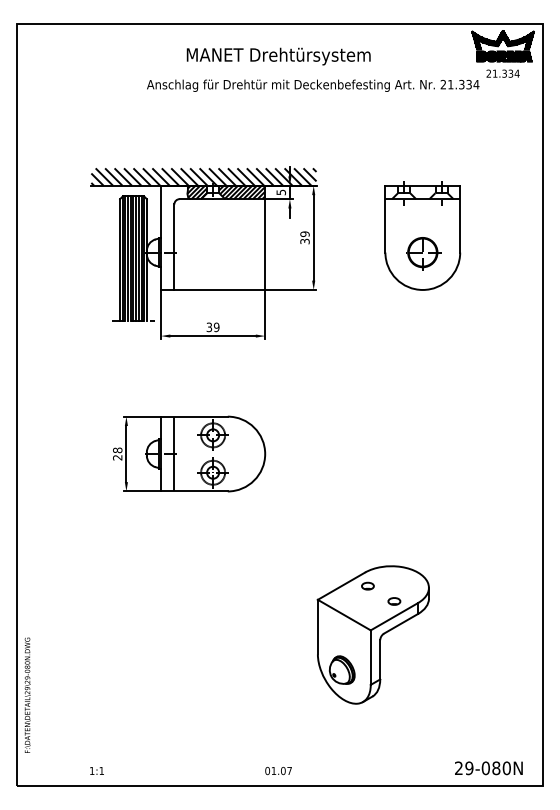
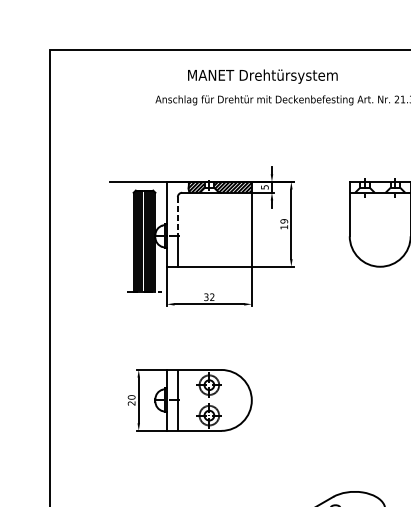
hatch: (203, 176) -> (201, 174), removed
line: (174, 229) -> (177, 217), solid -> dashed
text: (304, 241) -> (283, 227), 39 -> 19
part: (423, 253) -> (380, 237), removed
text: (216, 327) -> (212, 297), 39 -> 32
text: (117, 450) -> (131, 397), 28 -> 20

